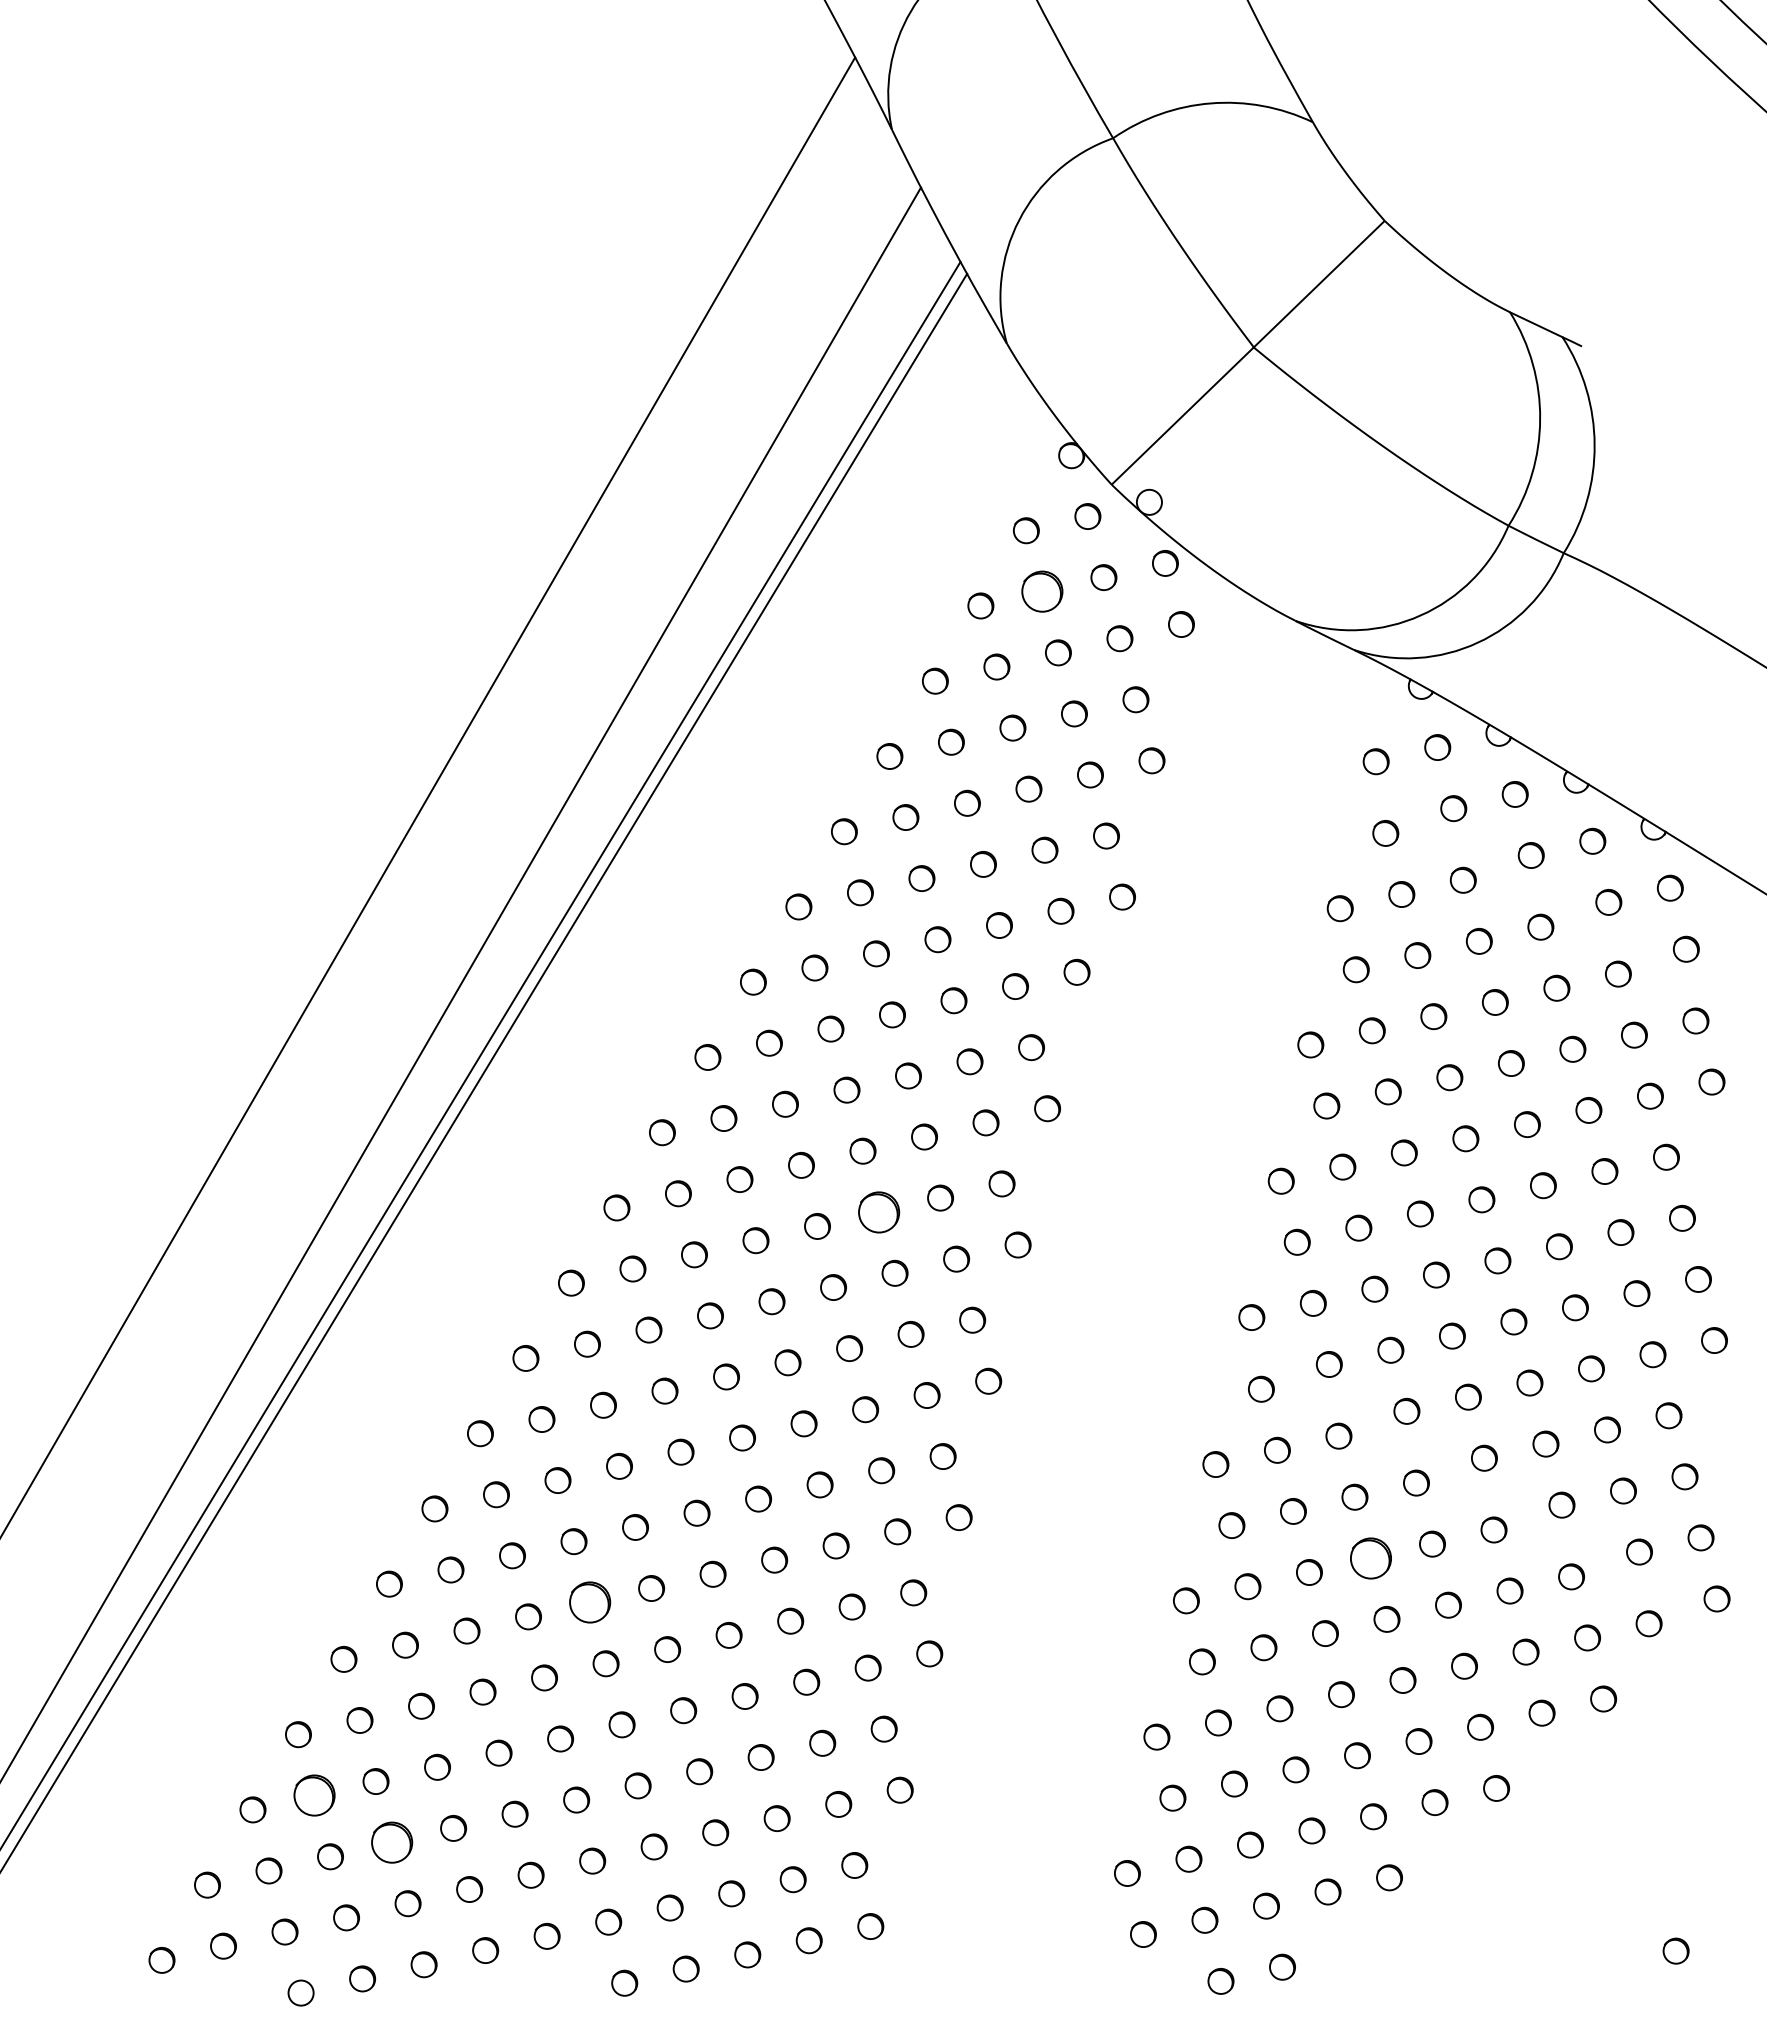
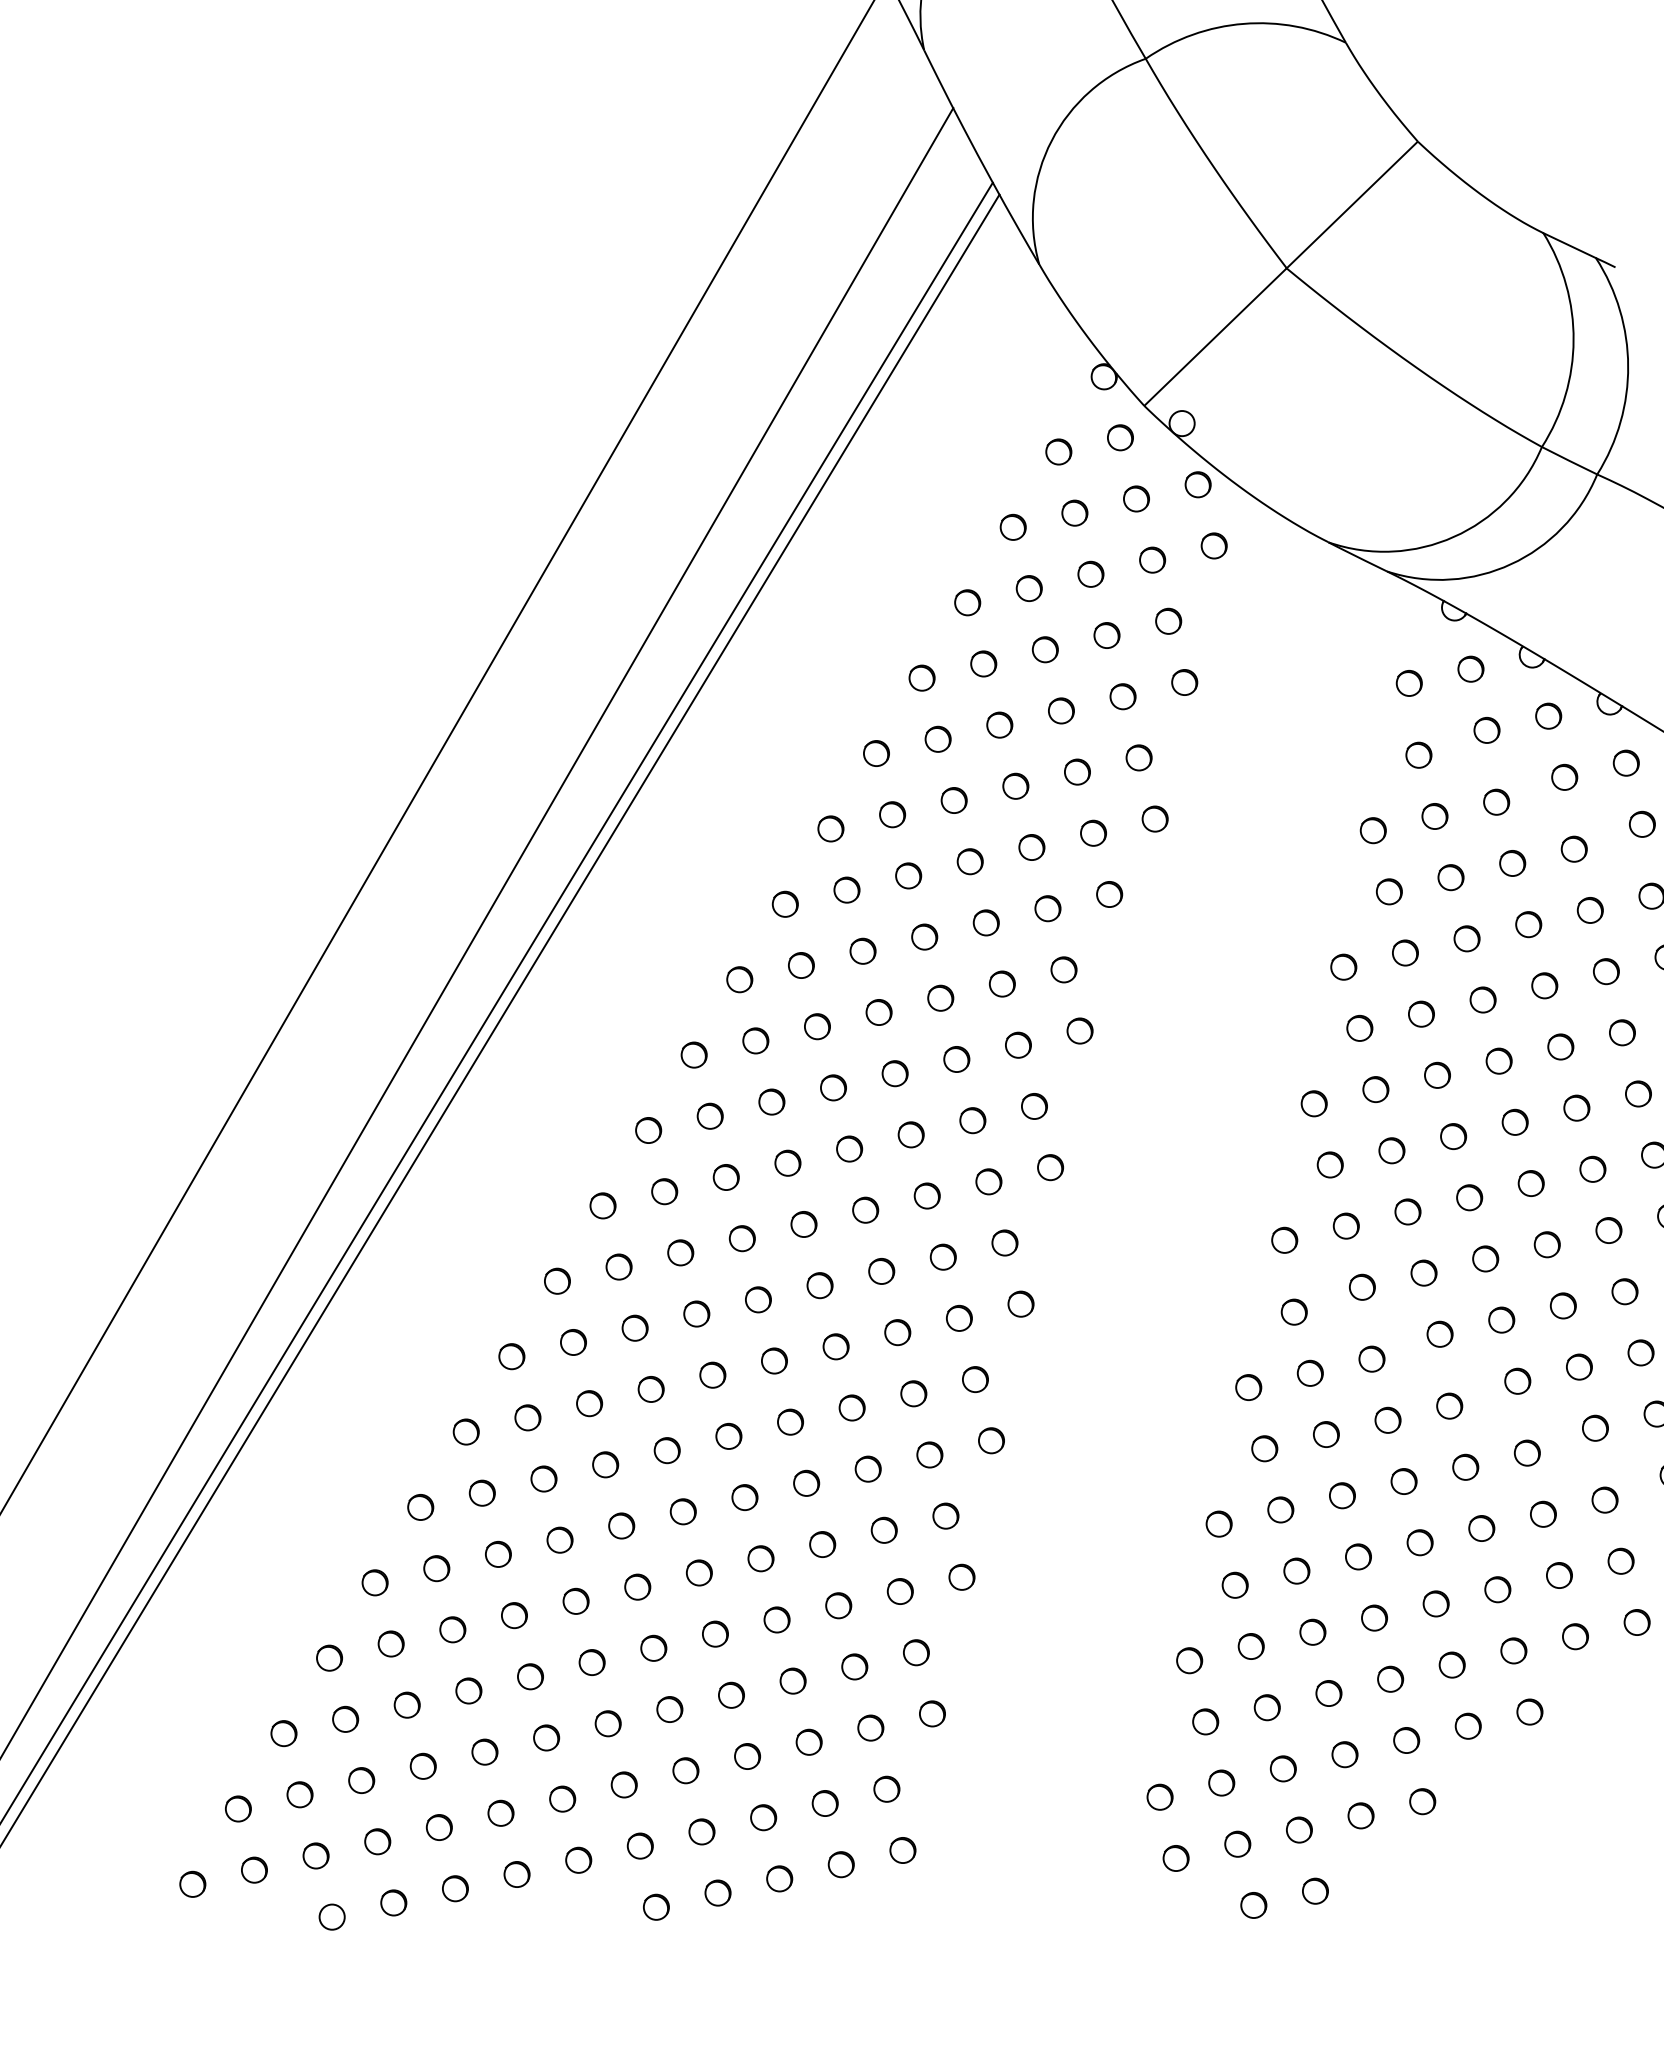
circle: (1042, 591) -> (1074, 512), size x0.62
circle: (878, 1211) -> (910, 1134), size x0.62
circle: (1370, 1557) -> (1403, 1480), size x0.62
circle: (589, 1602) -> (621, 1525), size x0.62
circle: (314, 1795) -> (345, 1719), size x0.62
circle: (391, 1842) -> (422, 1766), size x0.62

